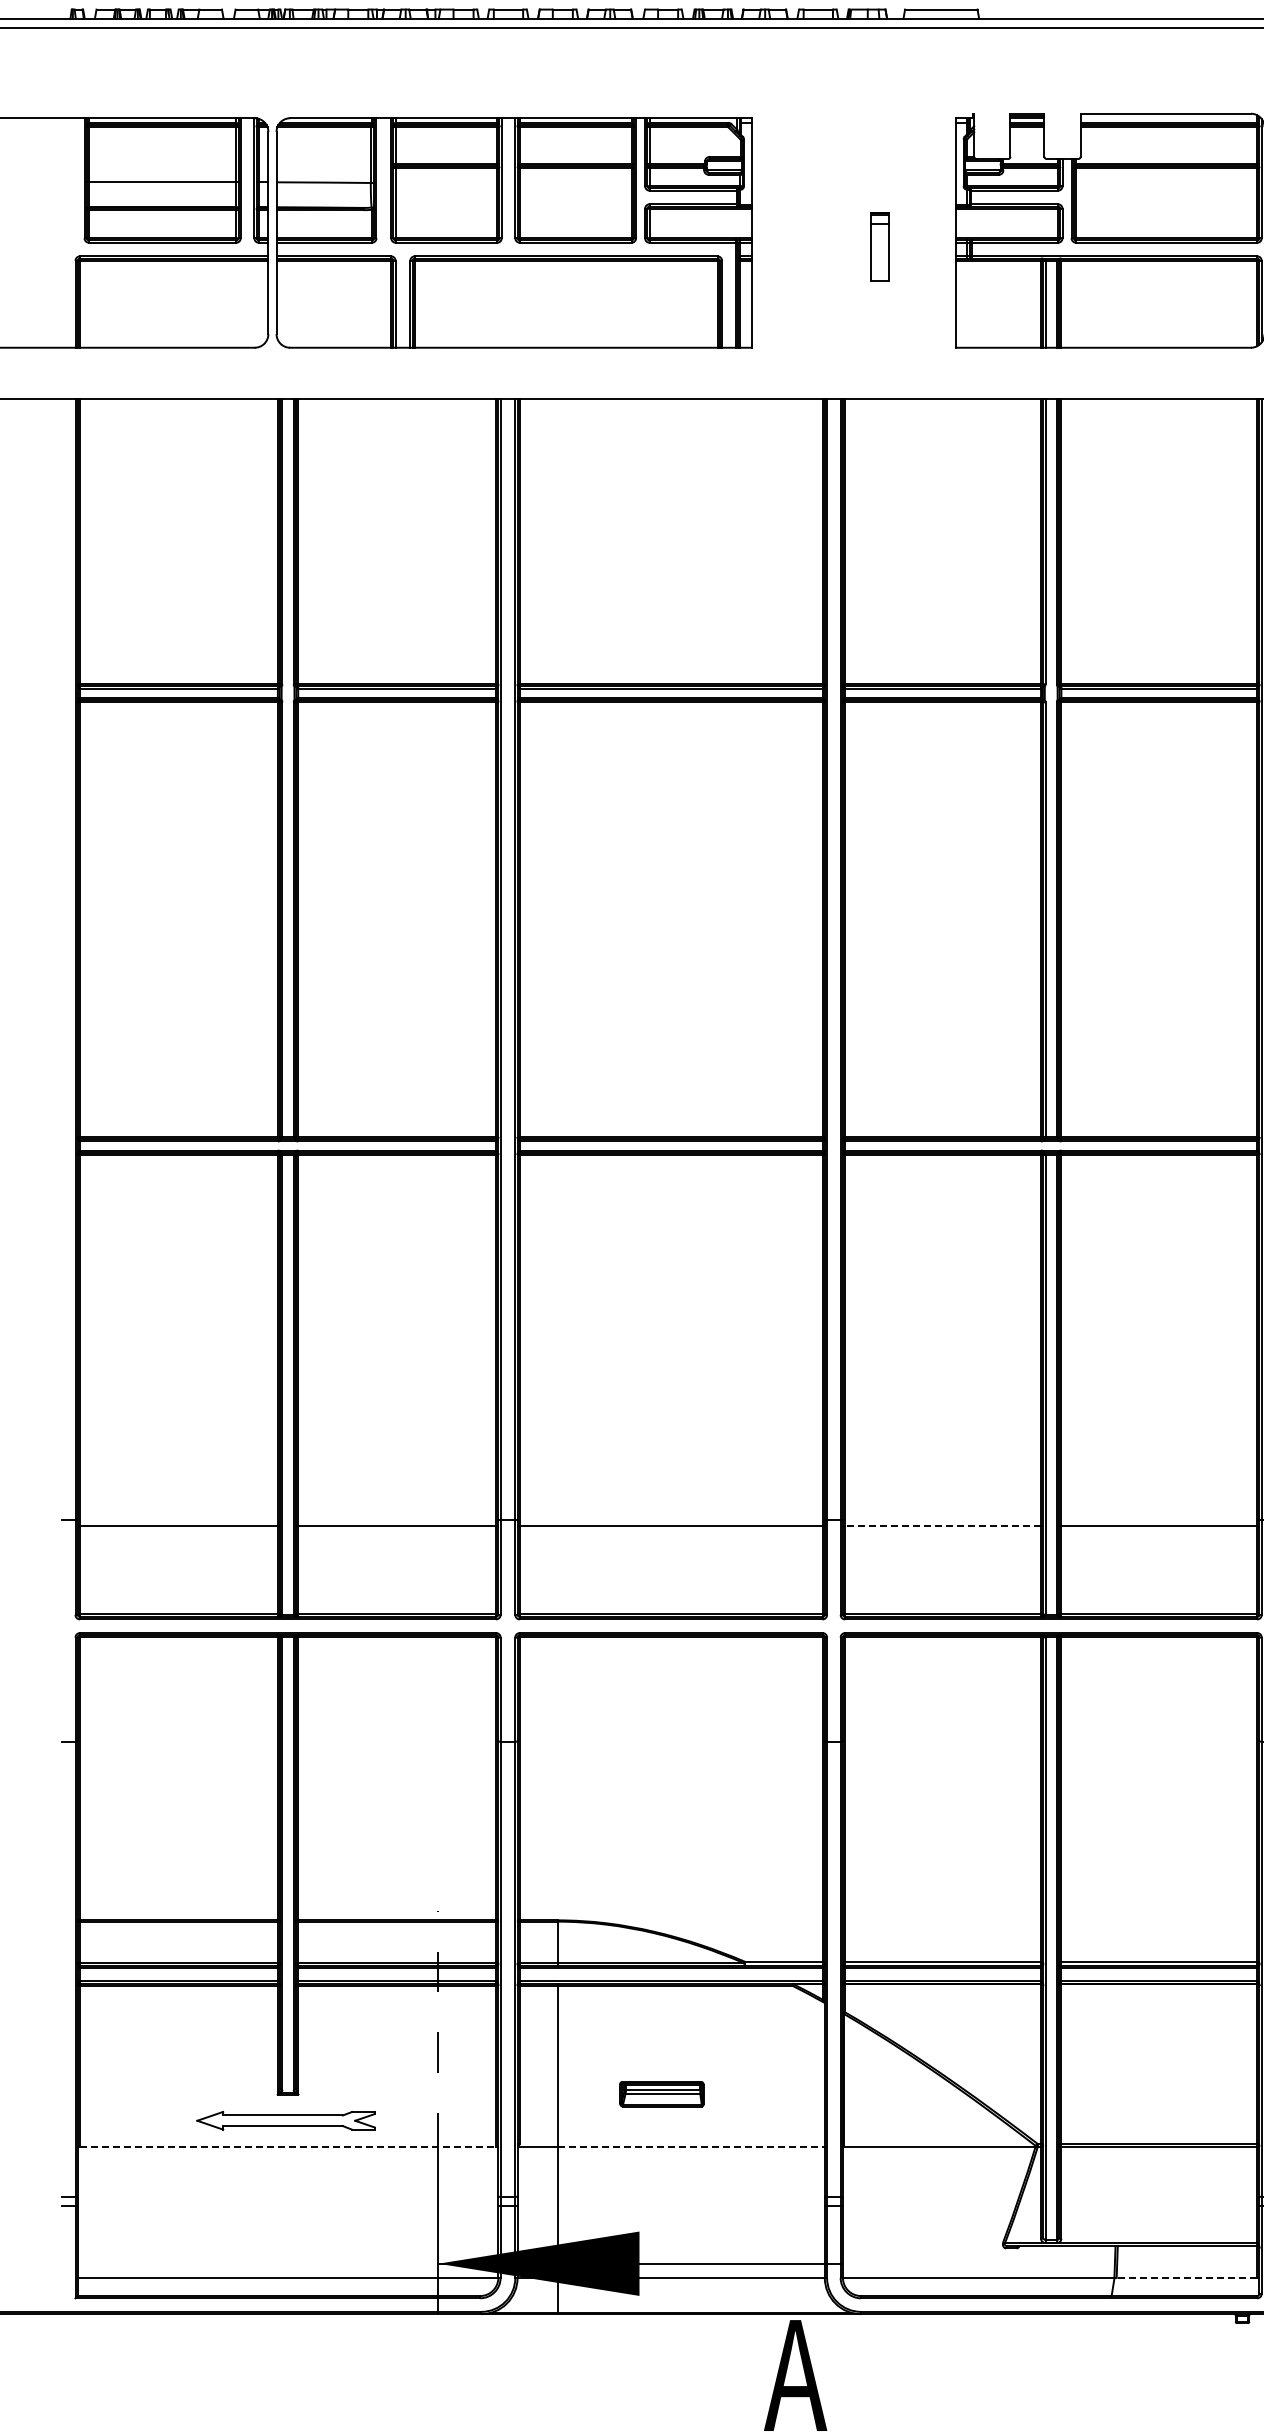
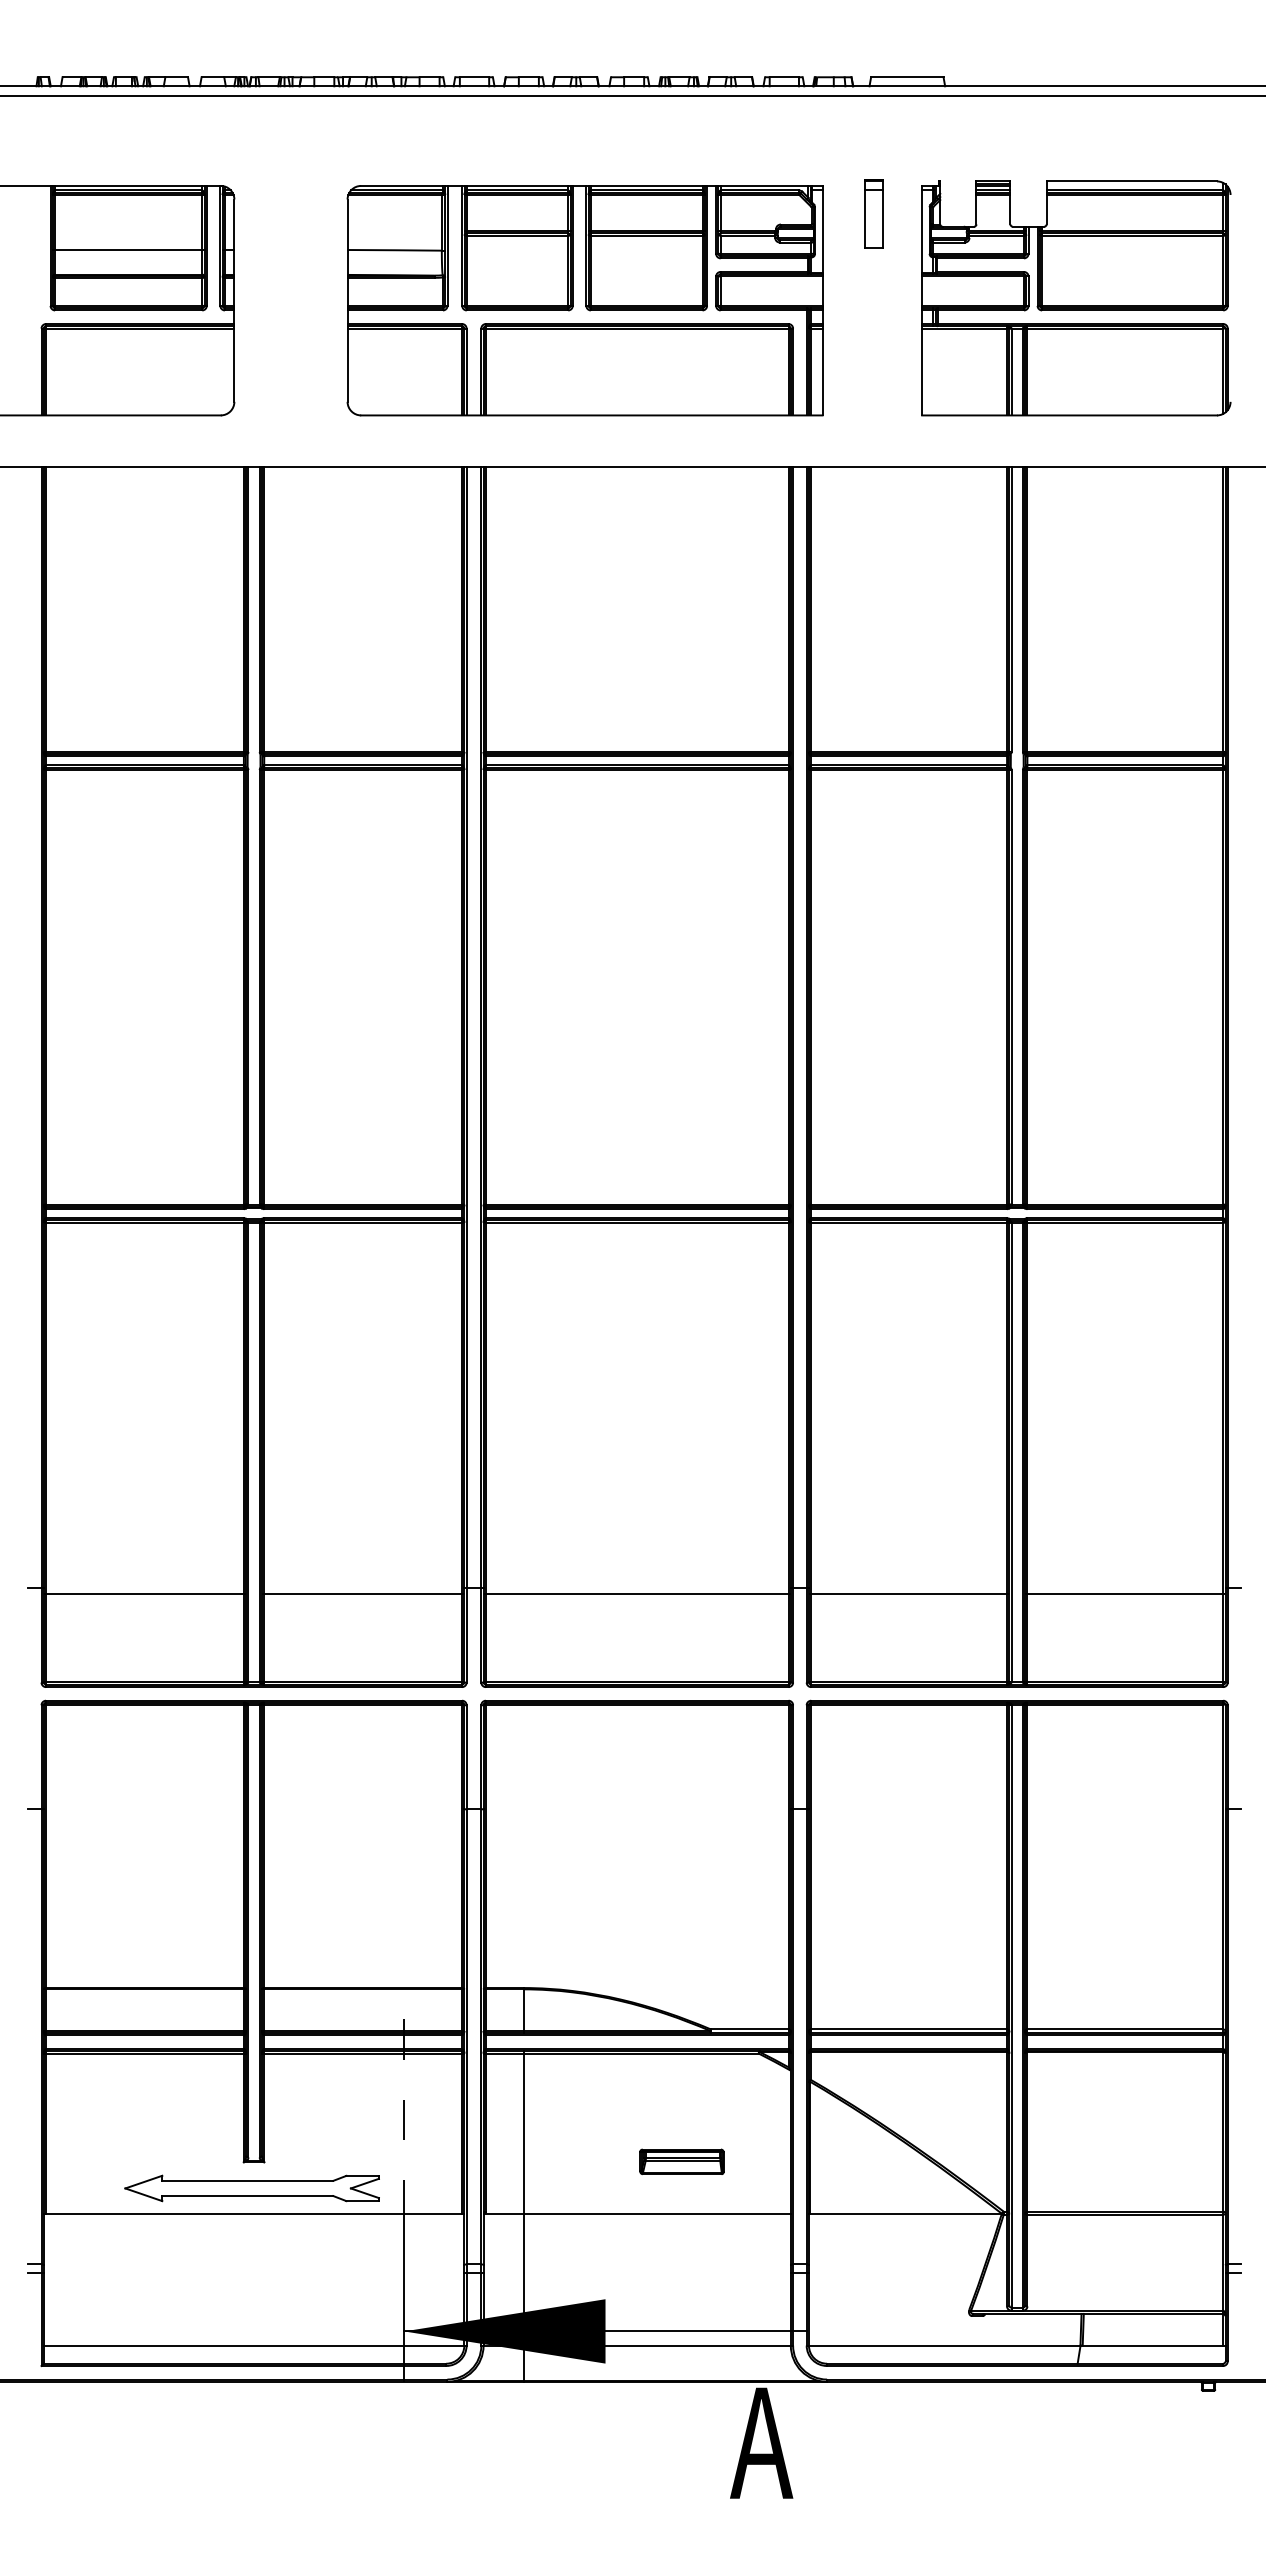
part: (513, 232) -> (584, 300), moved
part: (879, 246) -> (873, 213), moved
line: (943, 1525) -> (909, 1593), dashed -> solid
part: (661, 2093) -> (681, 2161), moved
part: (285, 2120) -> (251, 2188), size x1.43
line: (288, 2146) -> (254, 2214), dashed -> solid
line: (691, 2146) -> (657, 2214), dashed -> solid
line: (1186, 2277) -> (1152, 2345), dashed -> solid

